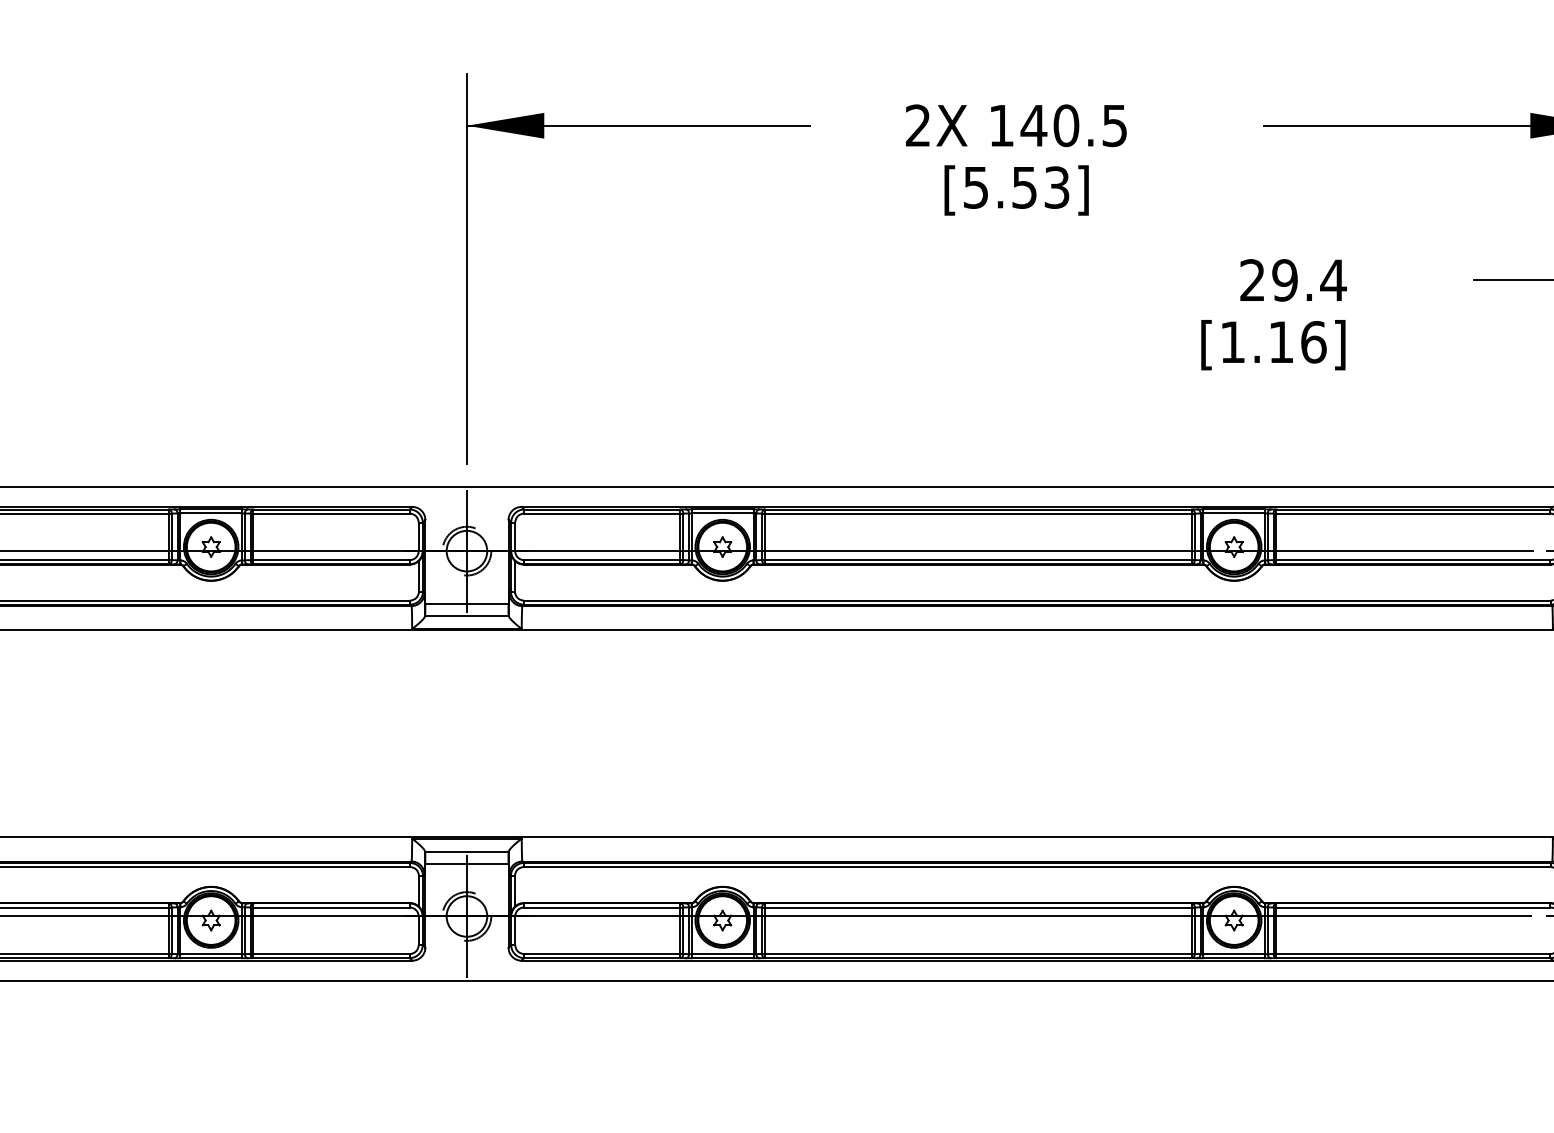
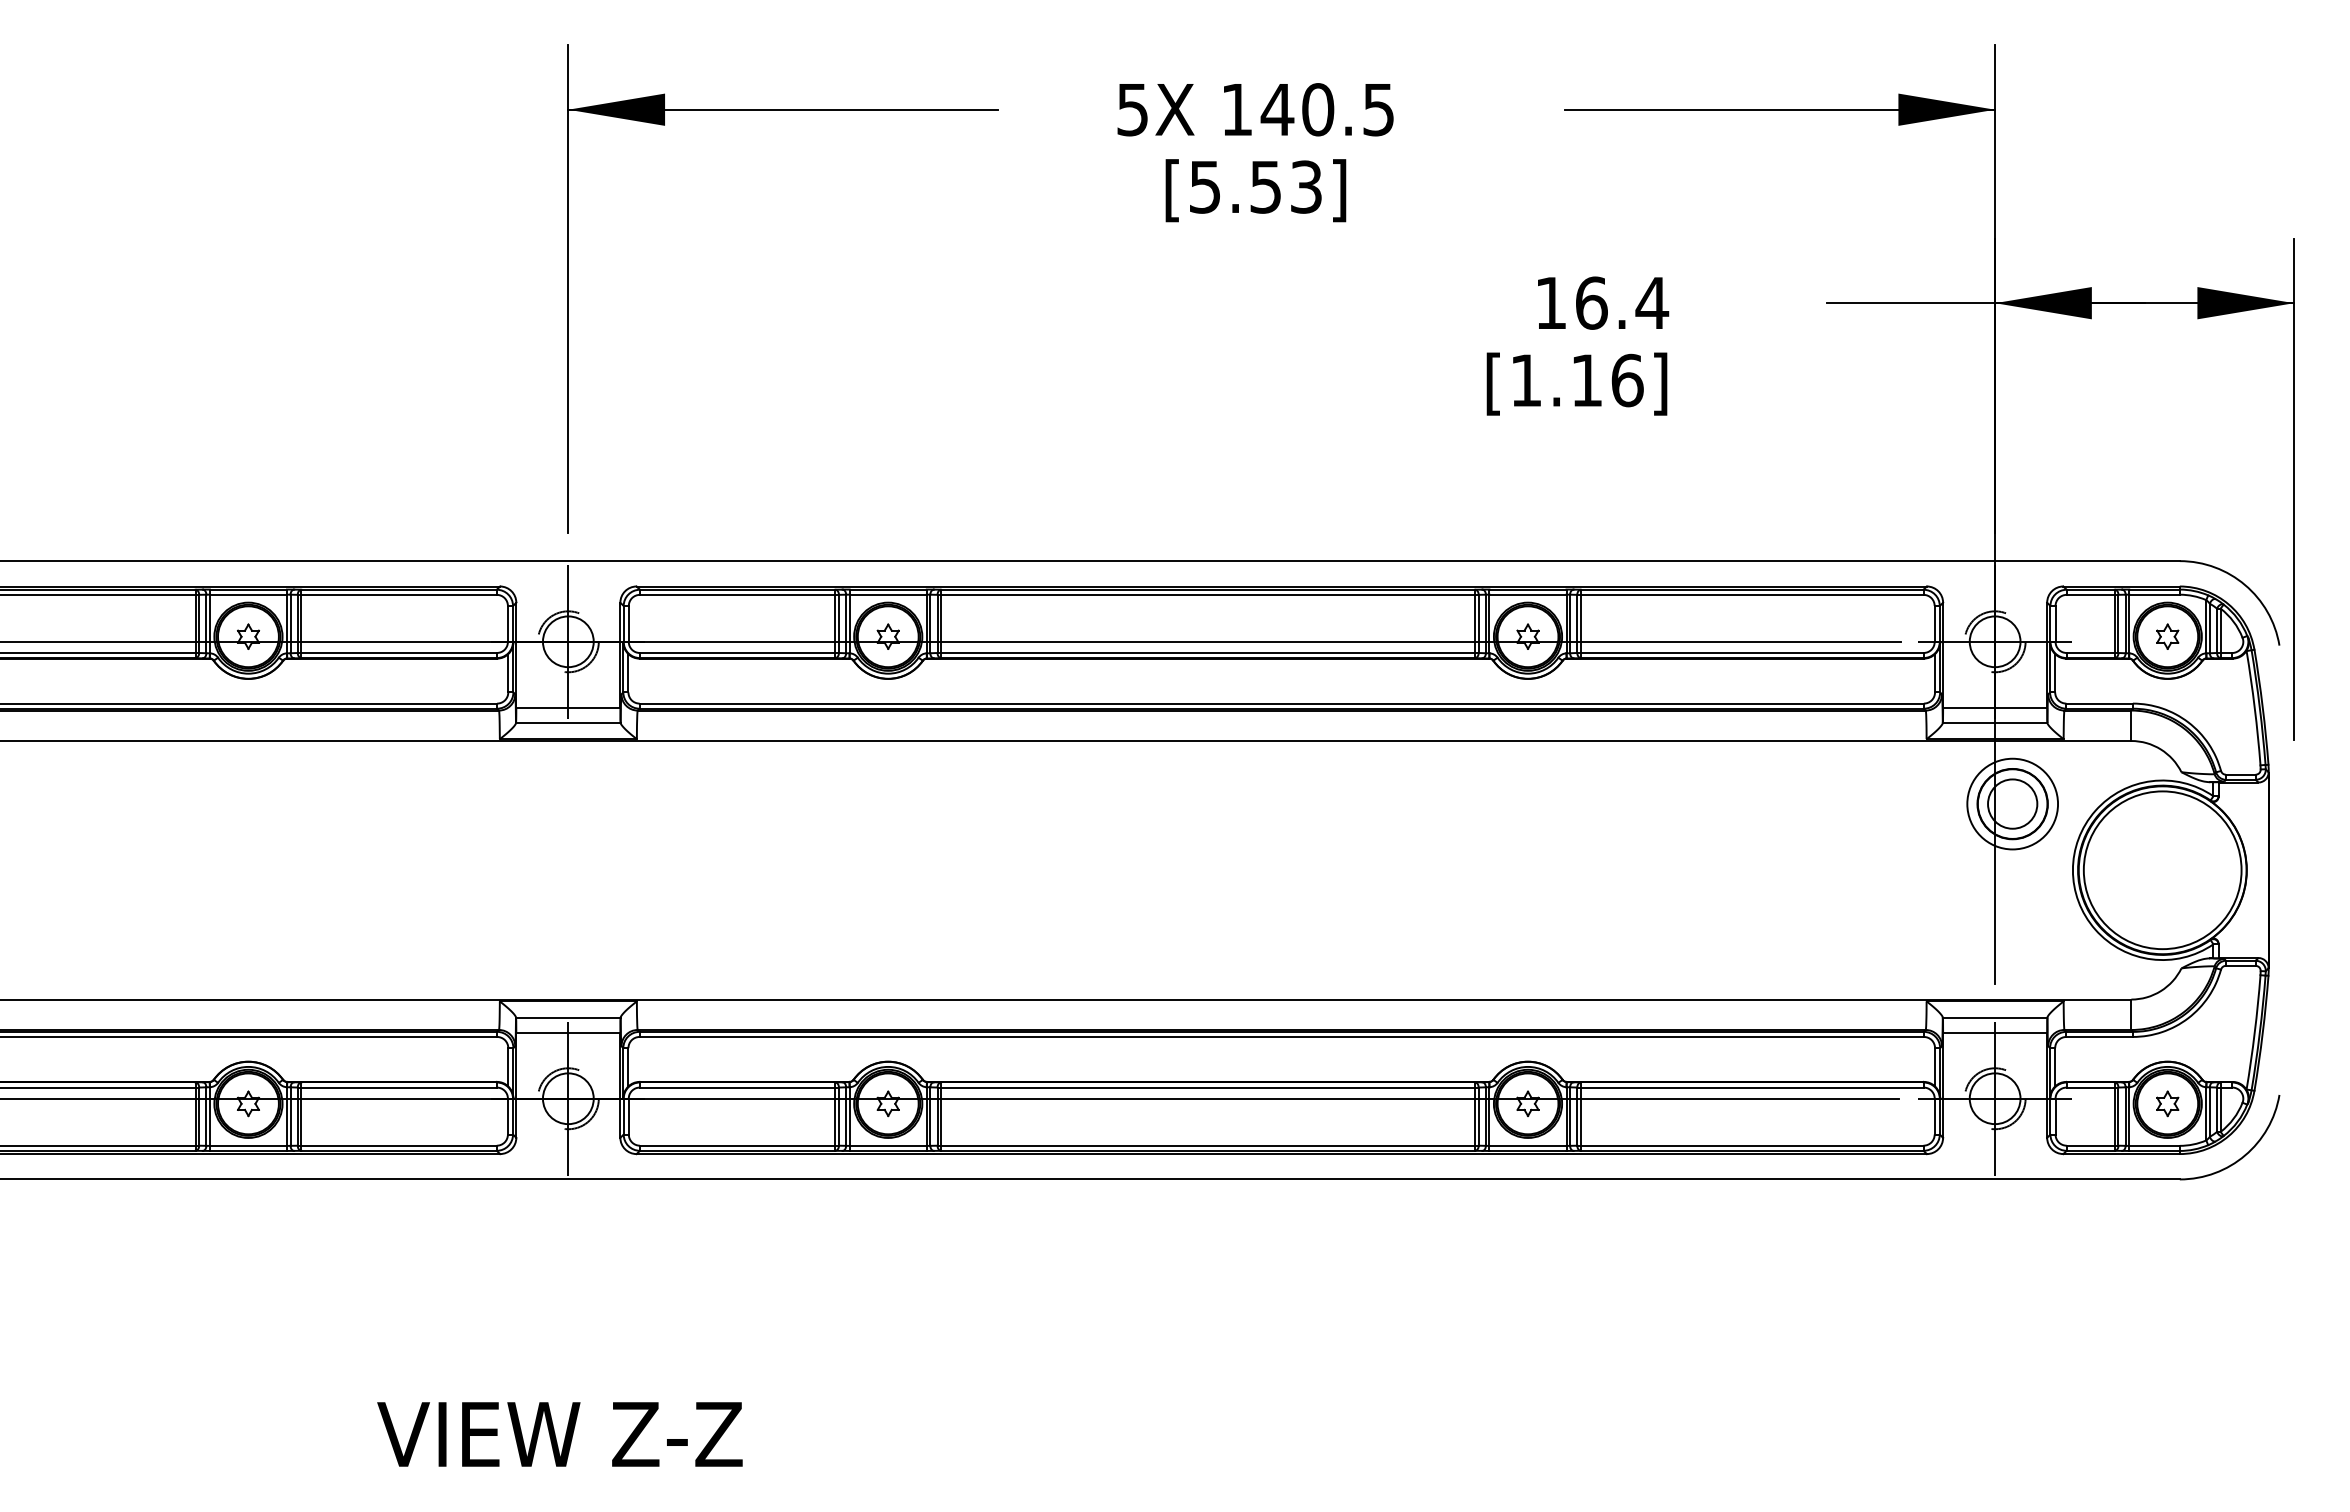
text: (917, 125) -> (1132, 109), 2X -> 5X
text: (1268, 279) -> (1571, 302), 29.4 -> 16.4

